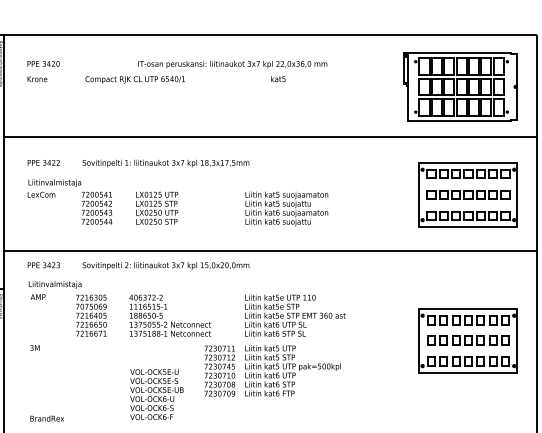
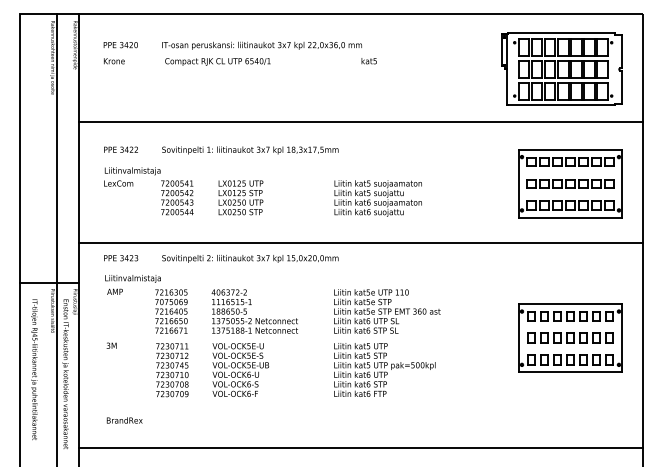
text: (232, 64) -> (261, 45), moved
text: (219, 371) -> (172, 370), moved
text: (156, 394) -> (240, 369), moved

